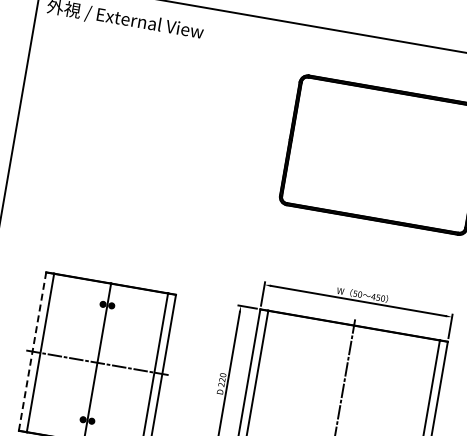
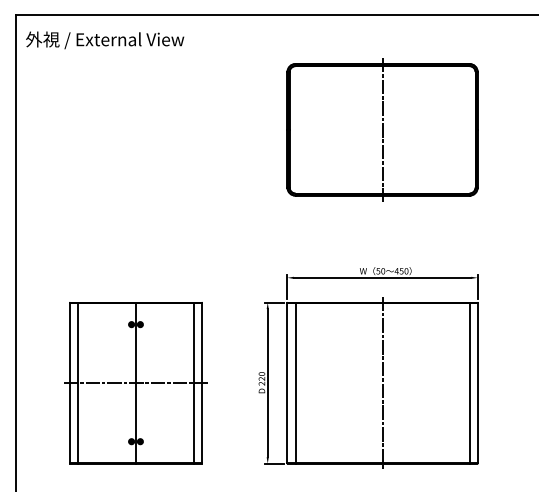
line: (383, 154) -> (382, 129), added
line: (33, 350) -> (70, 382), dashed -> solid

